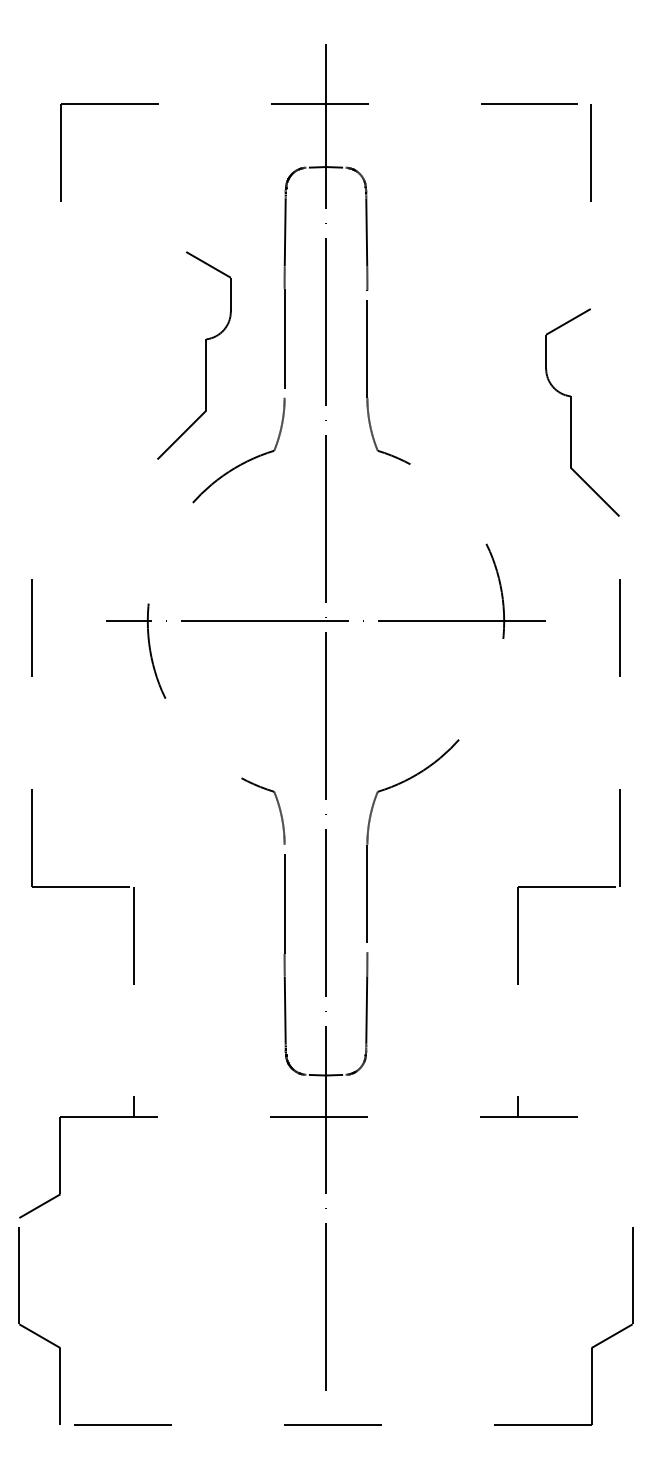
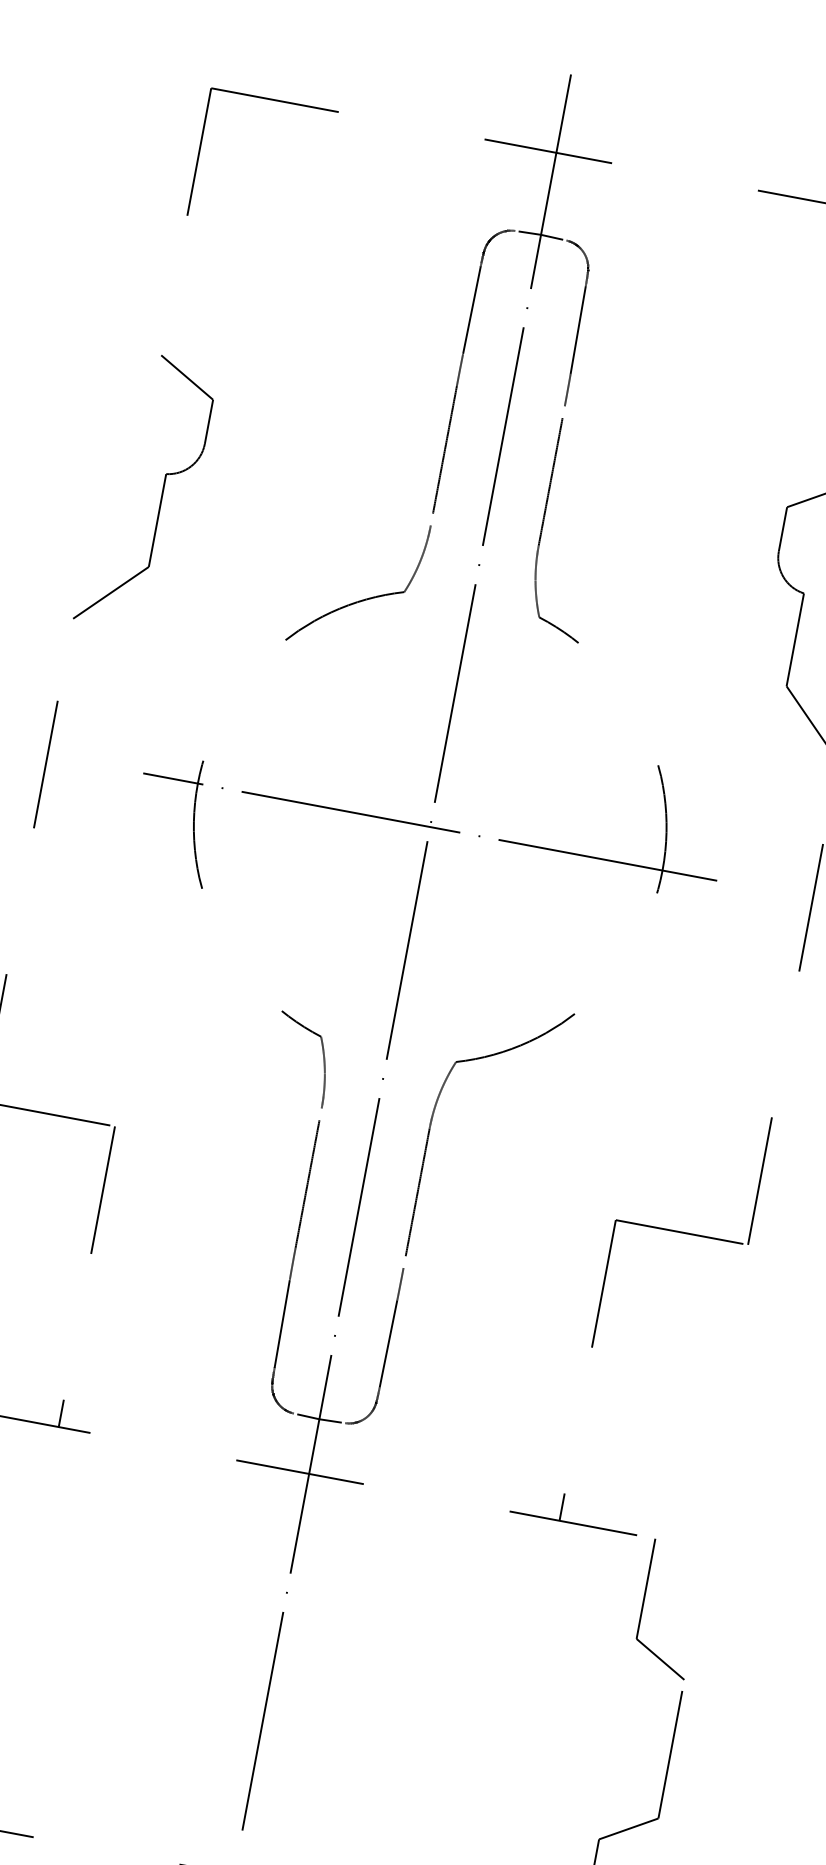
part: (205, 355) -> (161, 494), moved
part: (592, 1167) -> (644, 1604), added

